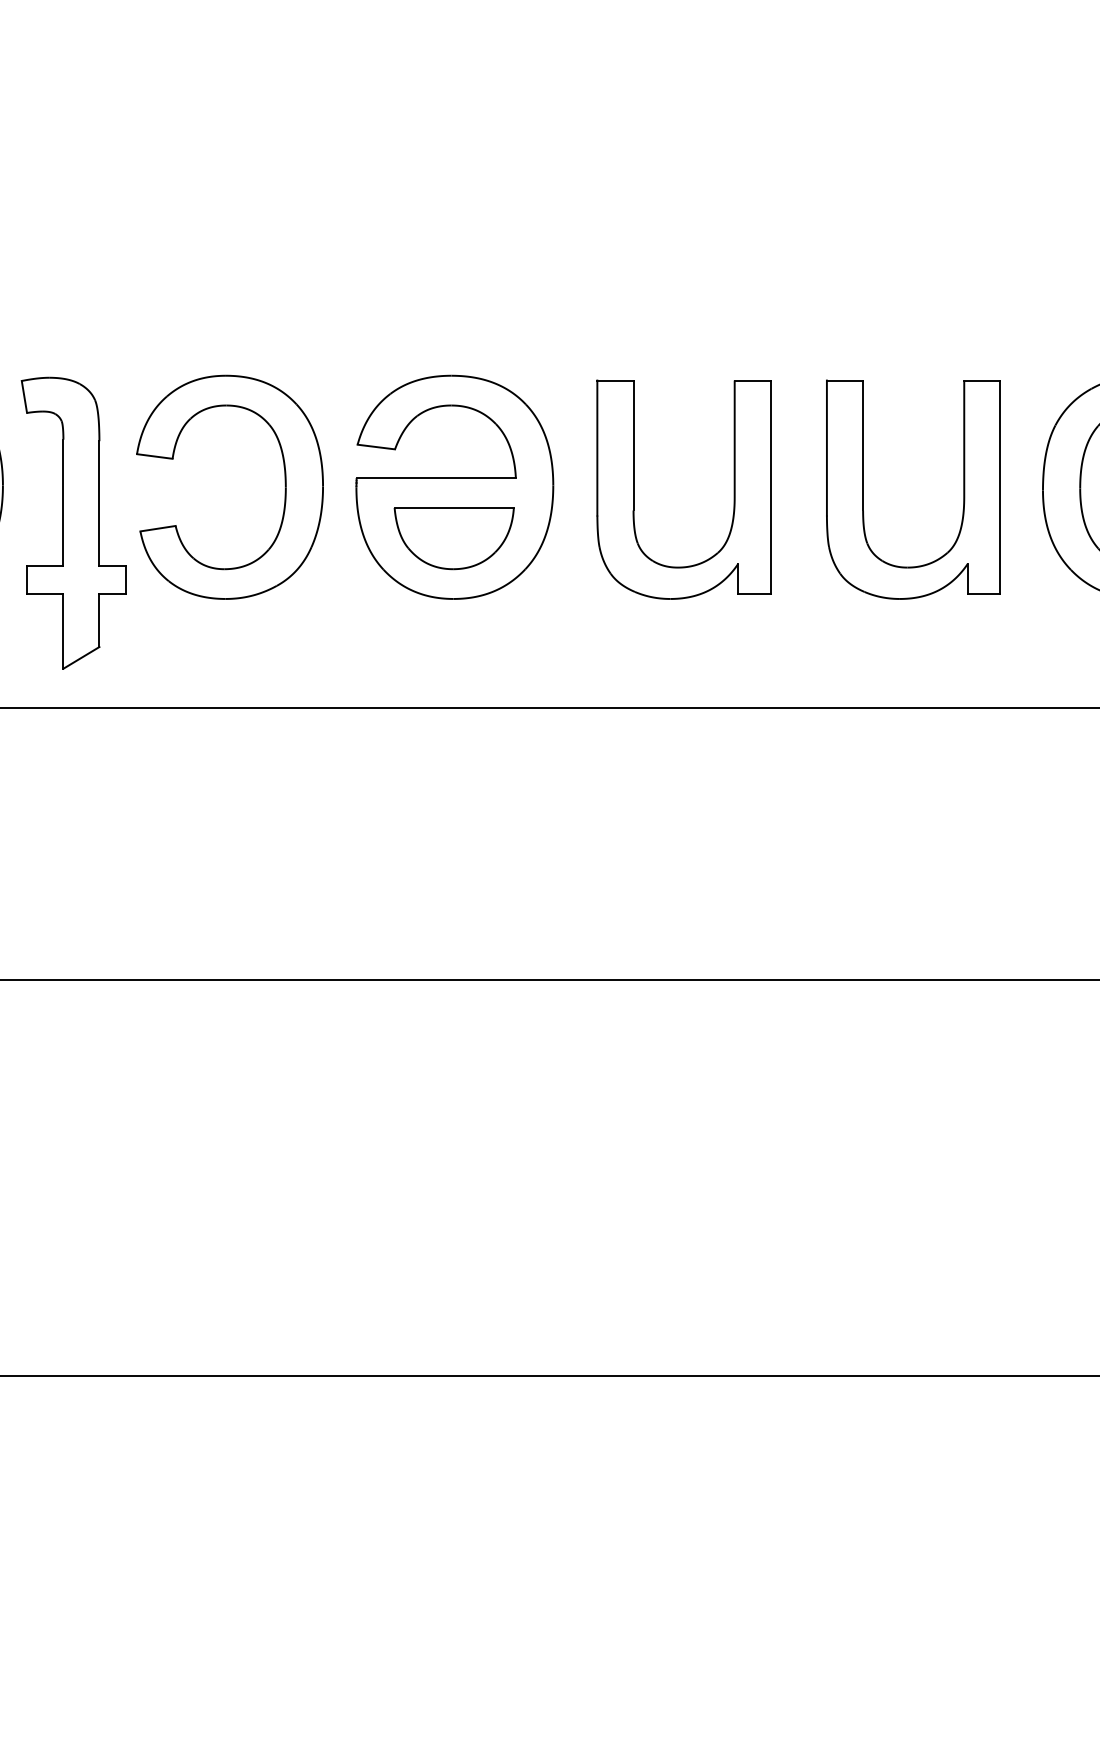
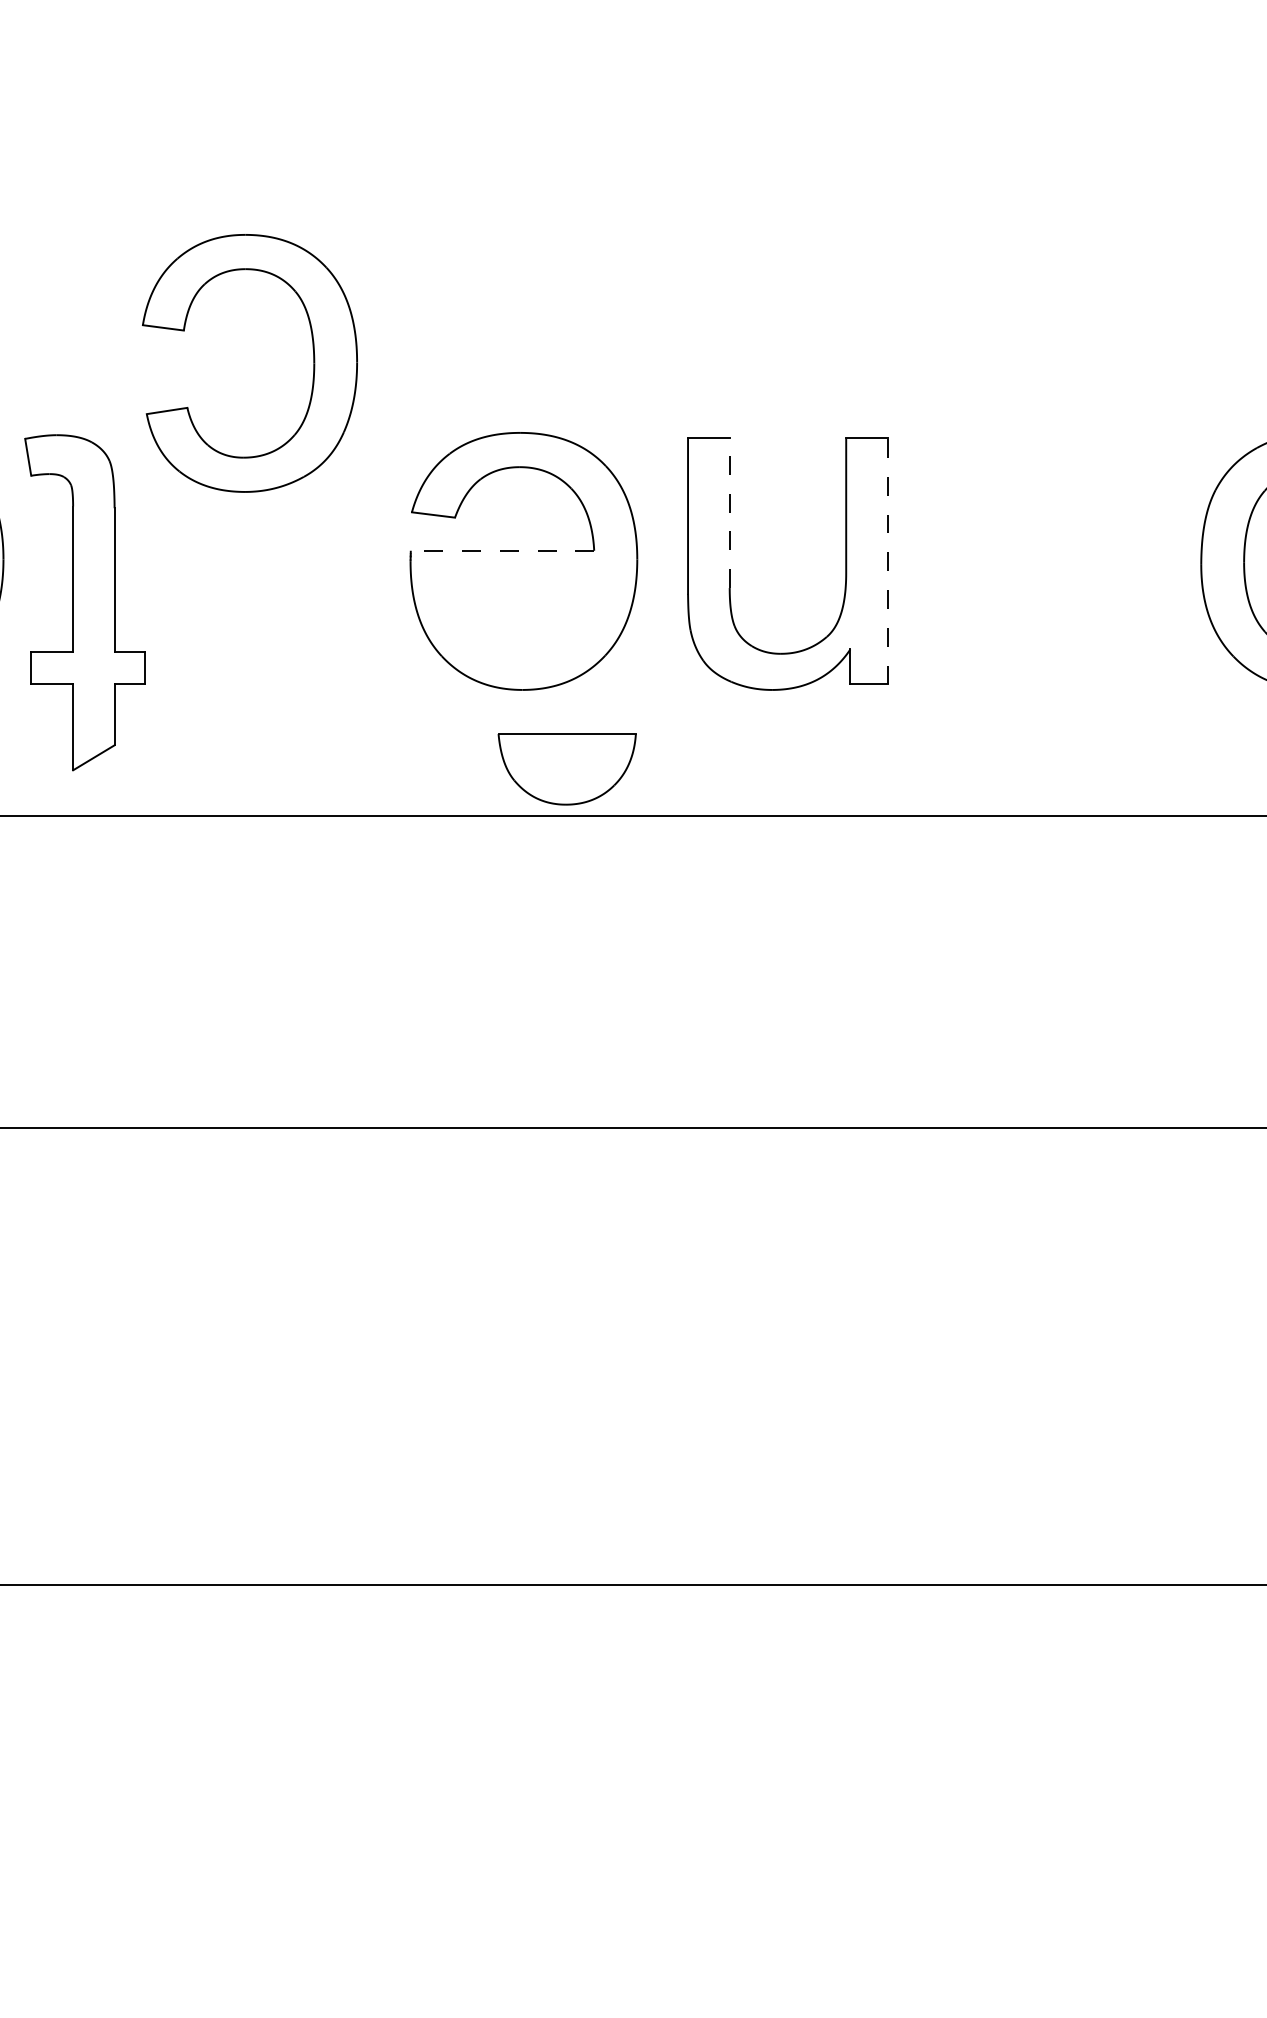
line: (633, 445) -> (729, 513), solid -> dashed
line: (436, 477) -> (502, 550), solid -> dashed
part: (285, 487) -> (313, 363), moved
line: (770, 487) -> (887, 561), solid -> dashed
part: (863, 489) -> (994, 563), removed
part: (453, 538) -> (566, 769), moved

